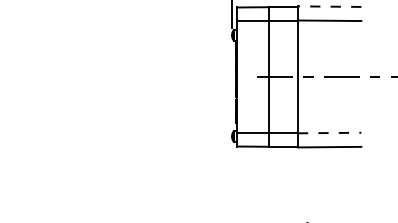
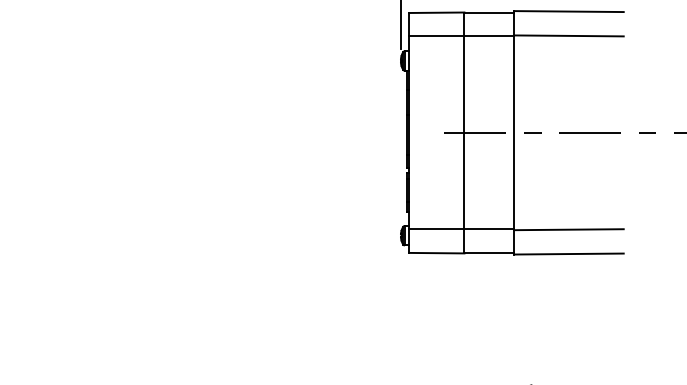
line: (329, 6) -> (568, 11), dashed -> solid
line: (329, 133) -> (568, 230), dashed -> solid

